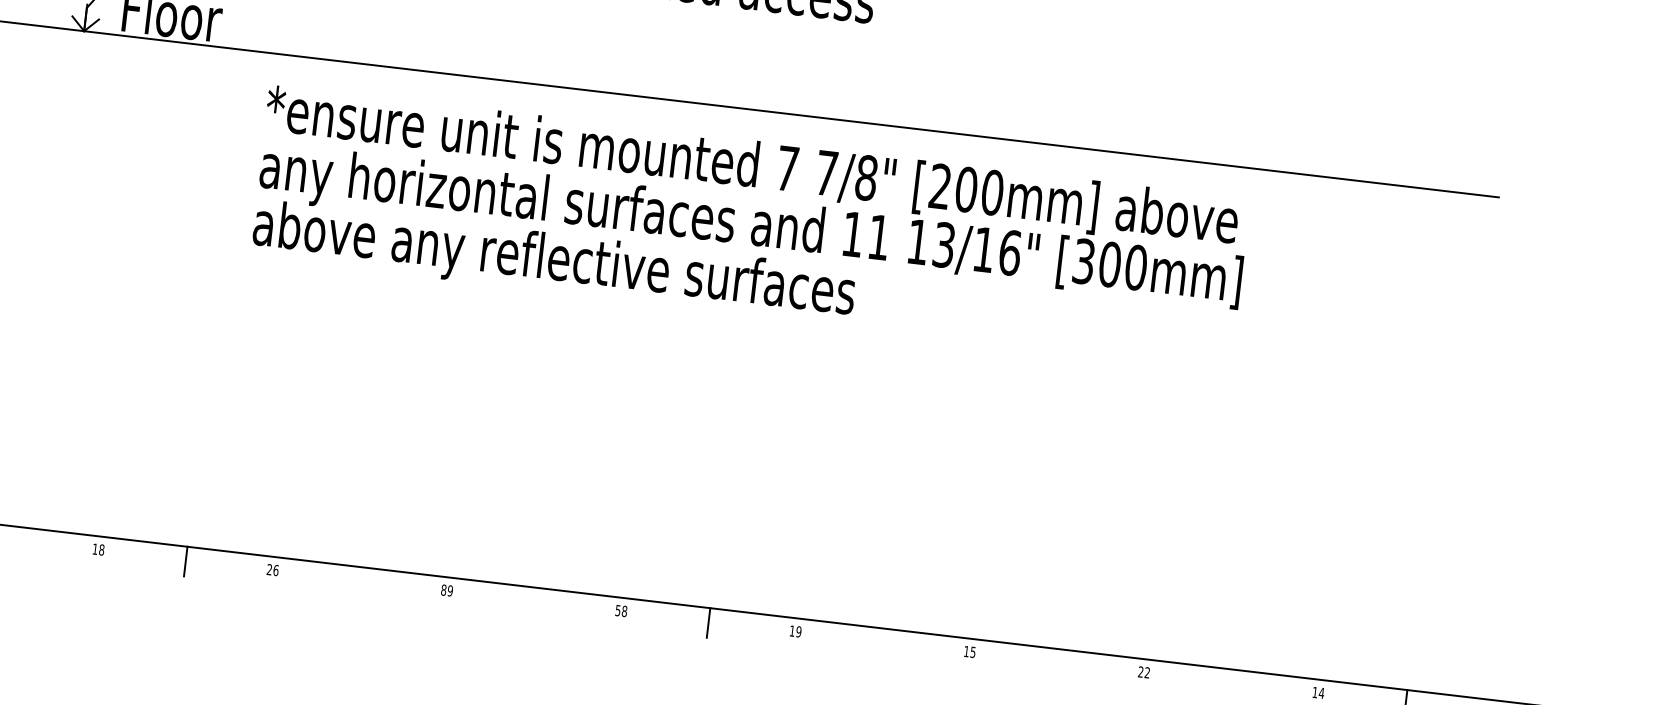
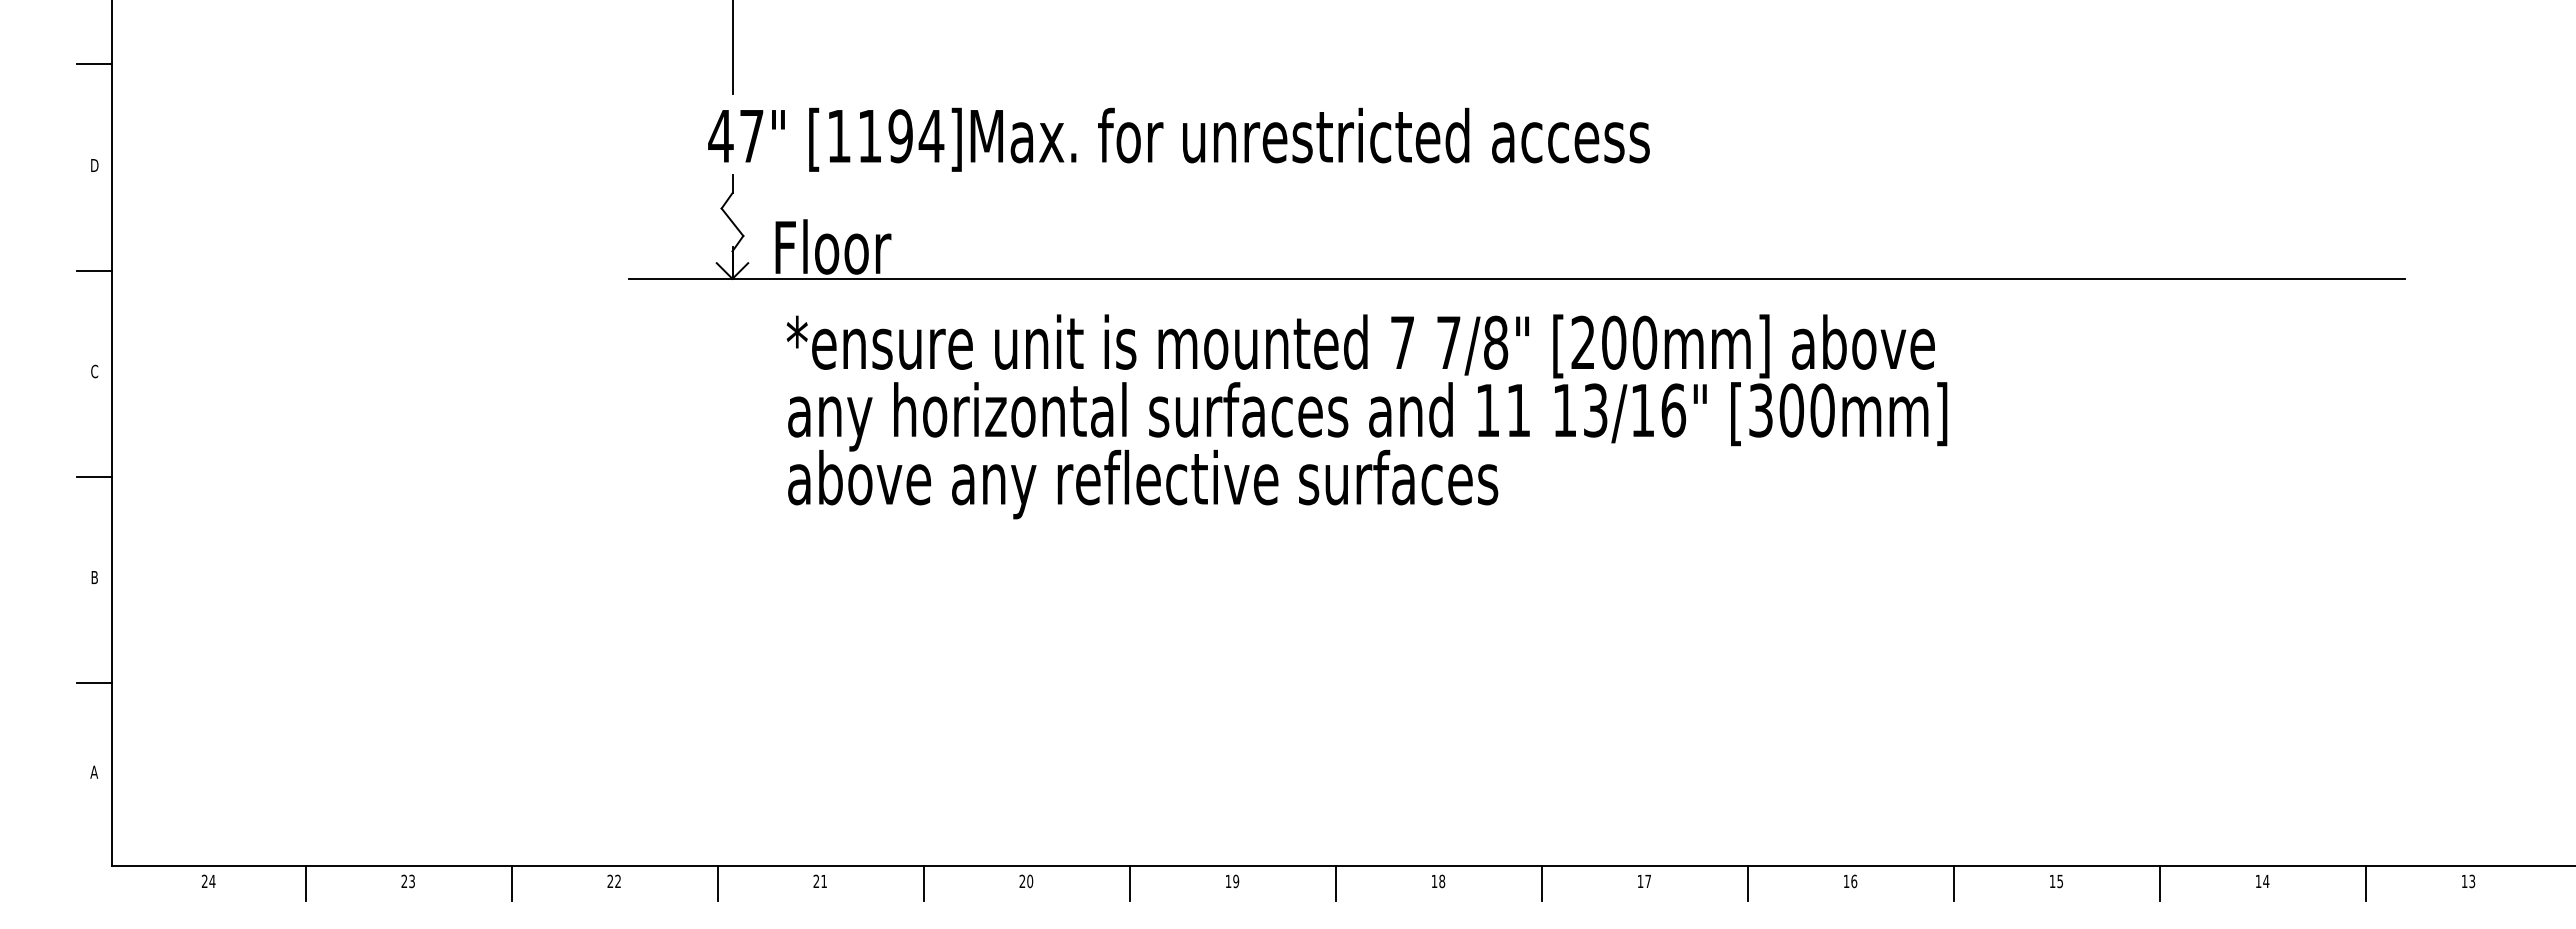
text: (749, 227) -> (1366, 416), moved
line: (11, 540) -> (717, 882), added
text: (98, 549) -> (820, 881), 18 -> 21
text: (276, 569) -> (1030, 880), 26 -> 20
line: (360, 581) -> (1129, 882), added
text: (443, 590) -> (1228, 881), 89 -> 19
line: (534, 601) -> (1335, 882), added
text: (618, 610) -> (1434, 881), 58 -> 18
text: (799, 631) -> (1648, 881), 19 -> 17
line: (882, 642) -> (1747, 882), added
text: (973, 652) -> (1854, 881), 15 -> 16
line: (1057, 663) -> (1953, 882), added
text: (1143, 672) -> (2055, 881), 22 -> 15
line: (1231, 683) -> (2159, 882), added

